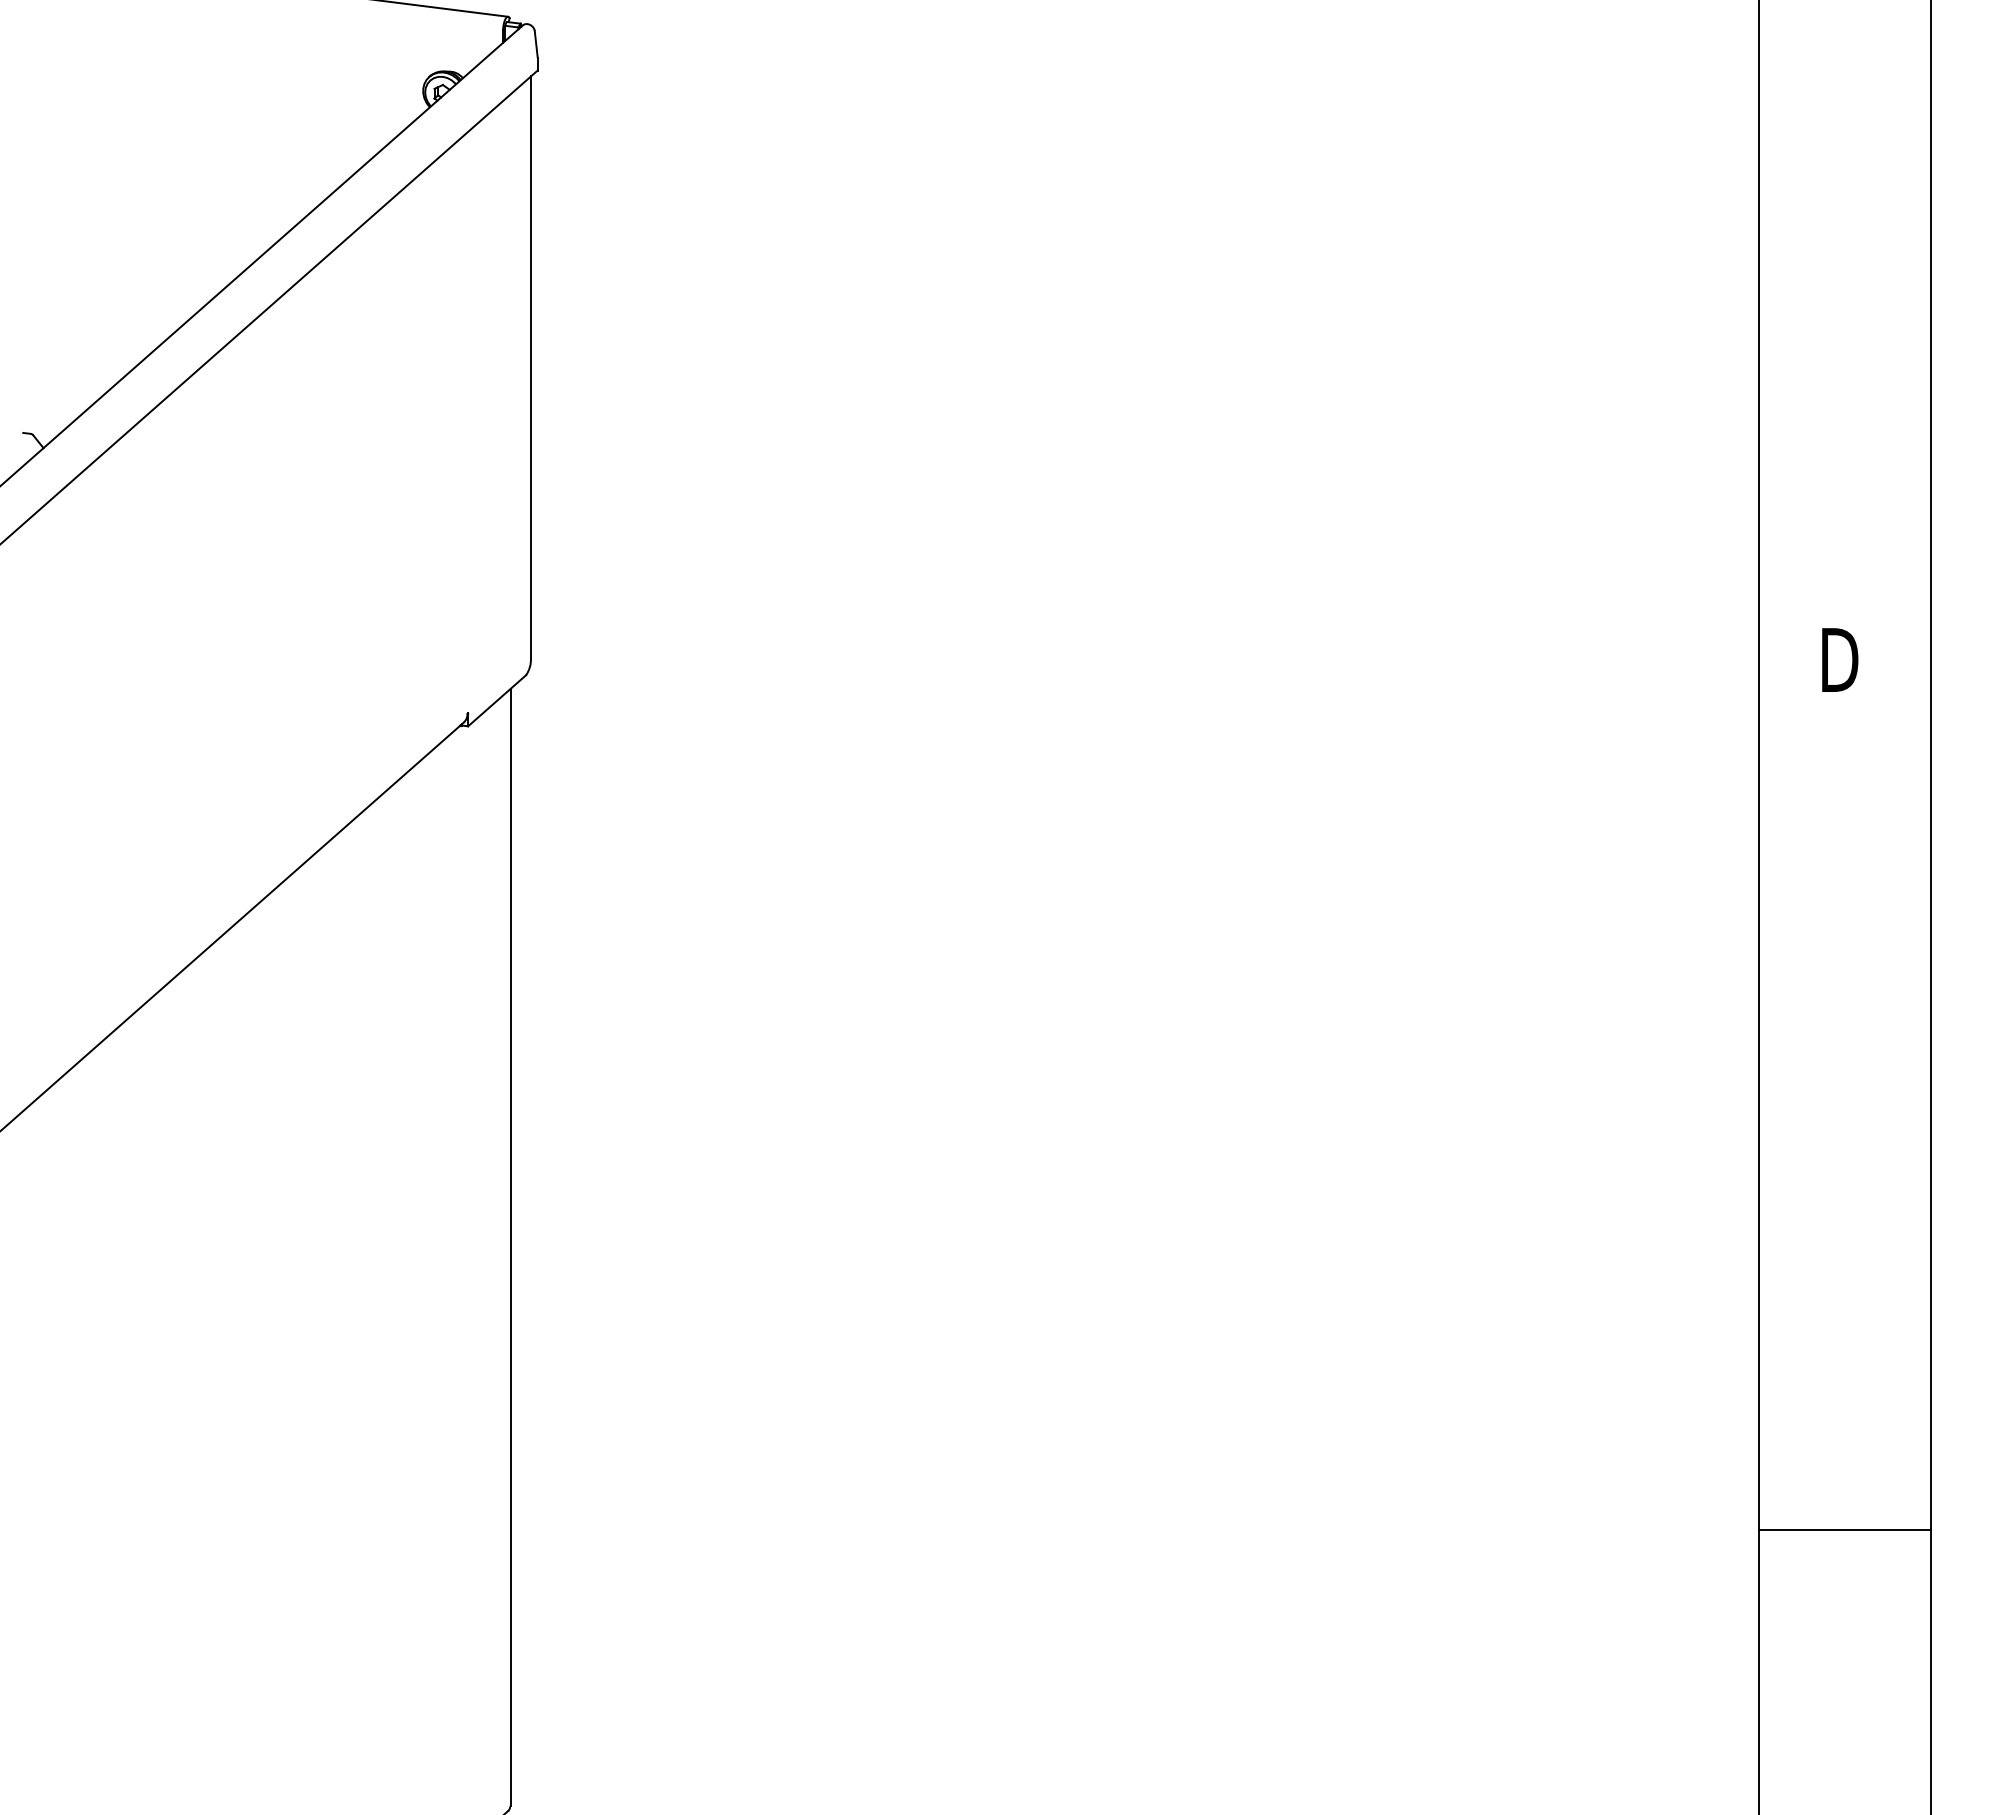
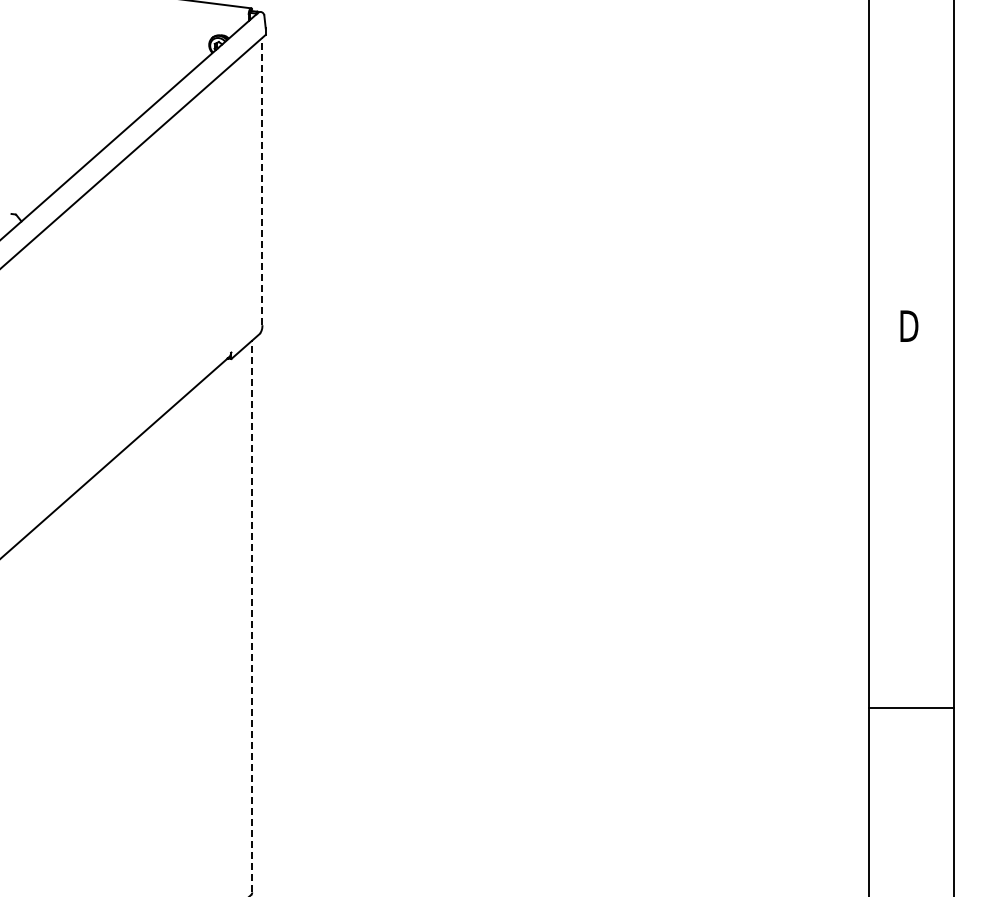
line: (531, 367) -> (262, 181), solid -> dashed
line: (510, 1247) -> (252, 616), solid -> dashed
line: (1844, 1530) -> (911, 708), moved

